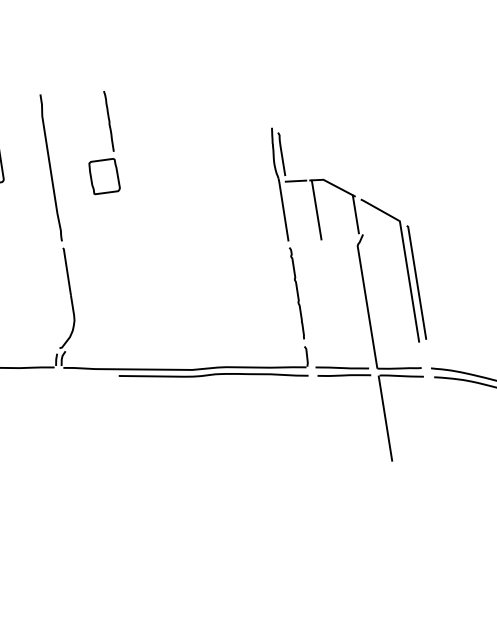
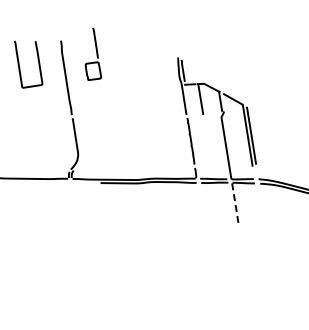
part: (102, 141) -> (92, 53), moved
line: (385, 418) -> (235, 204), solid -> dashed

